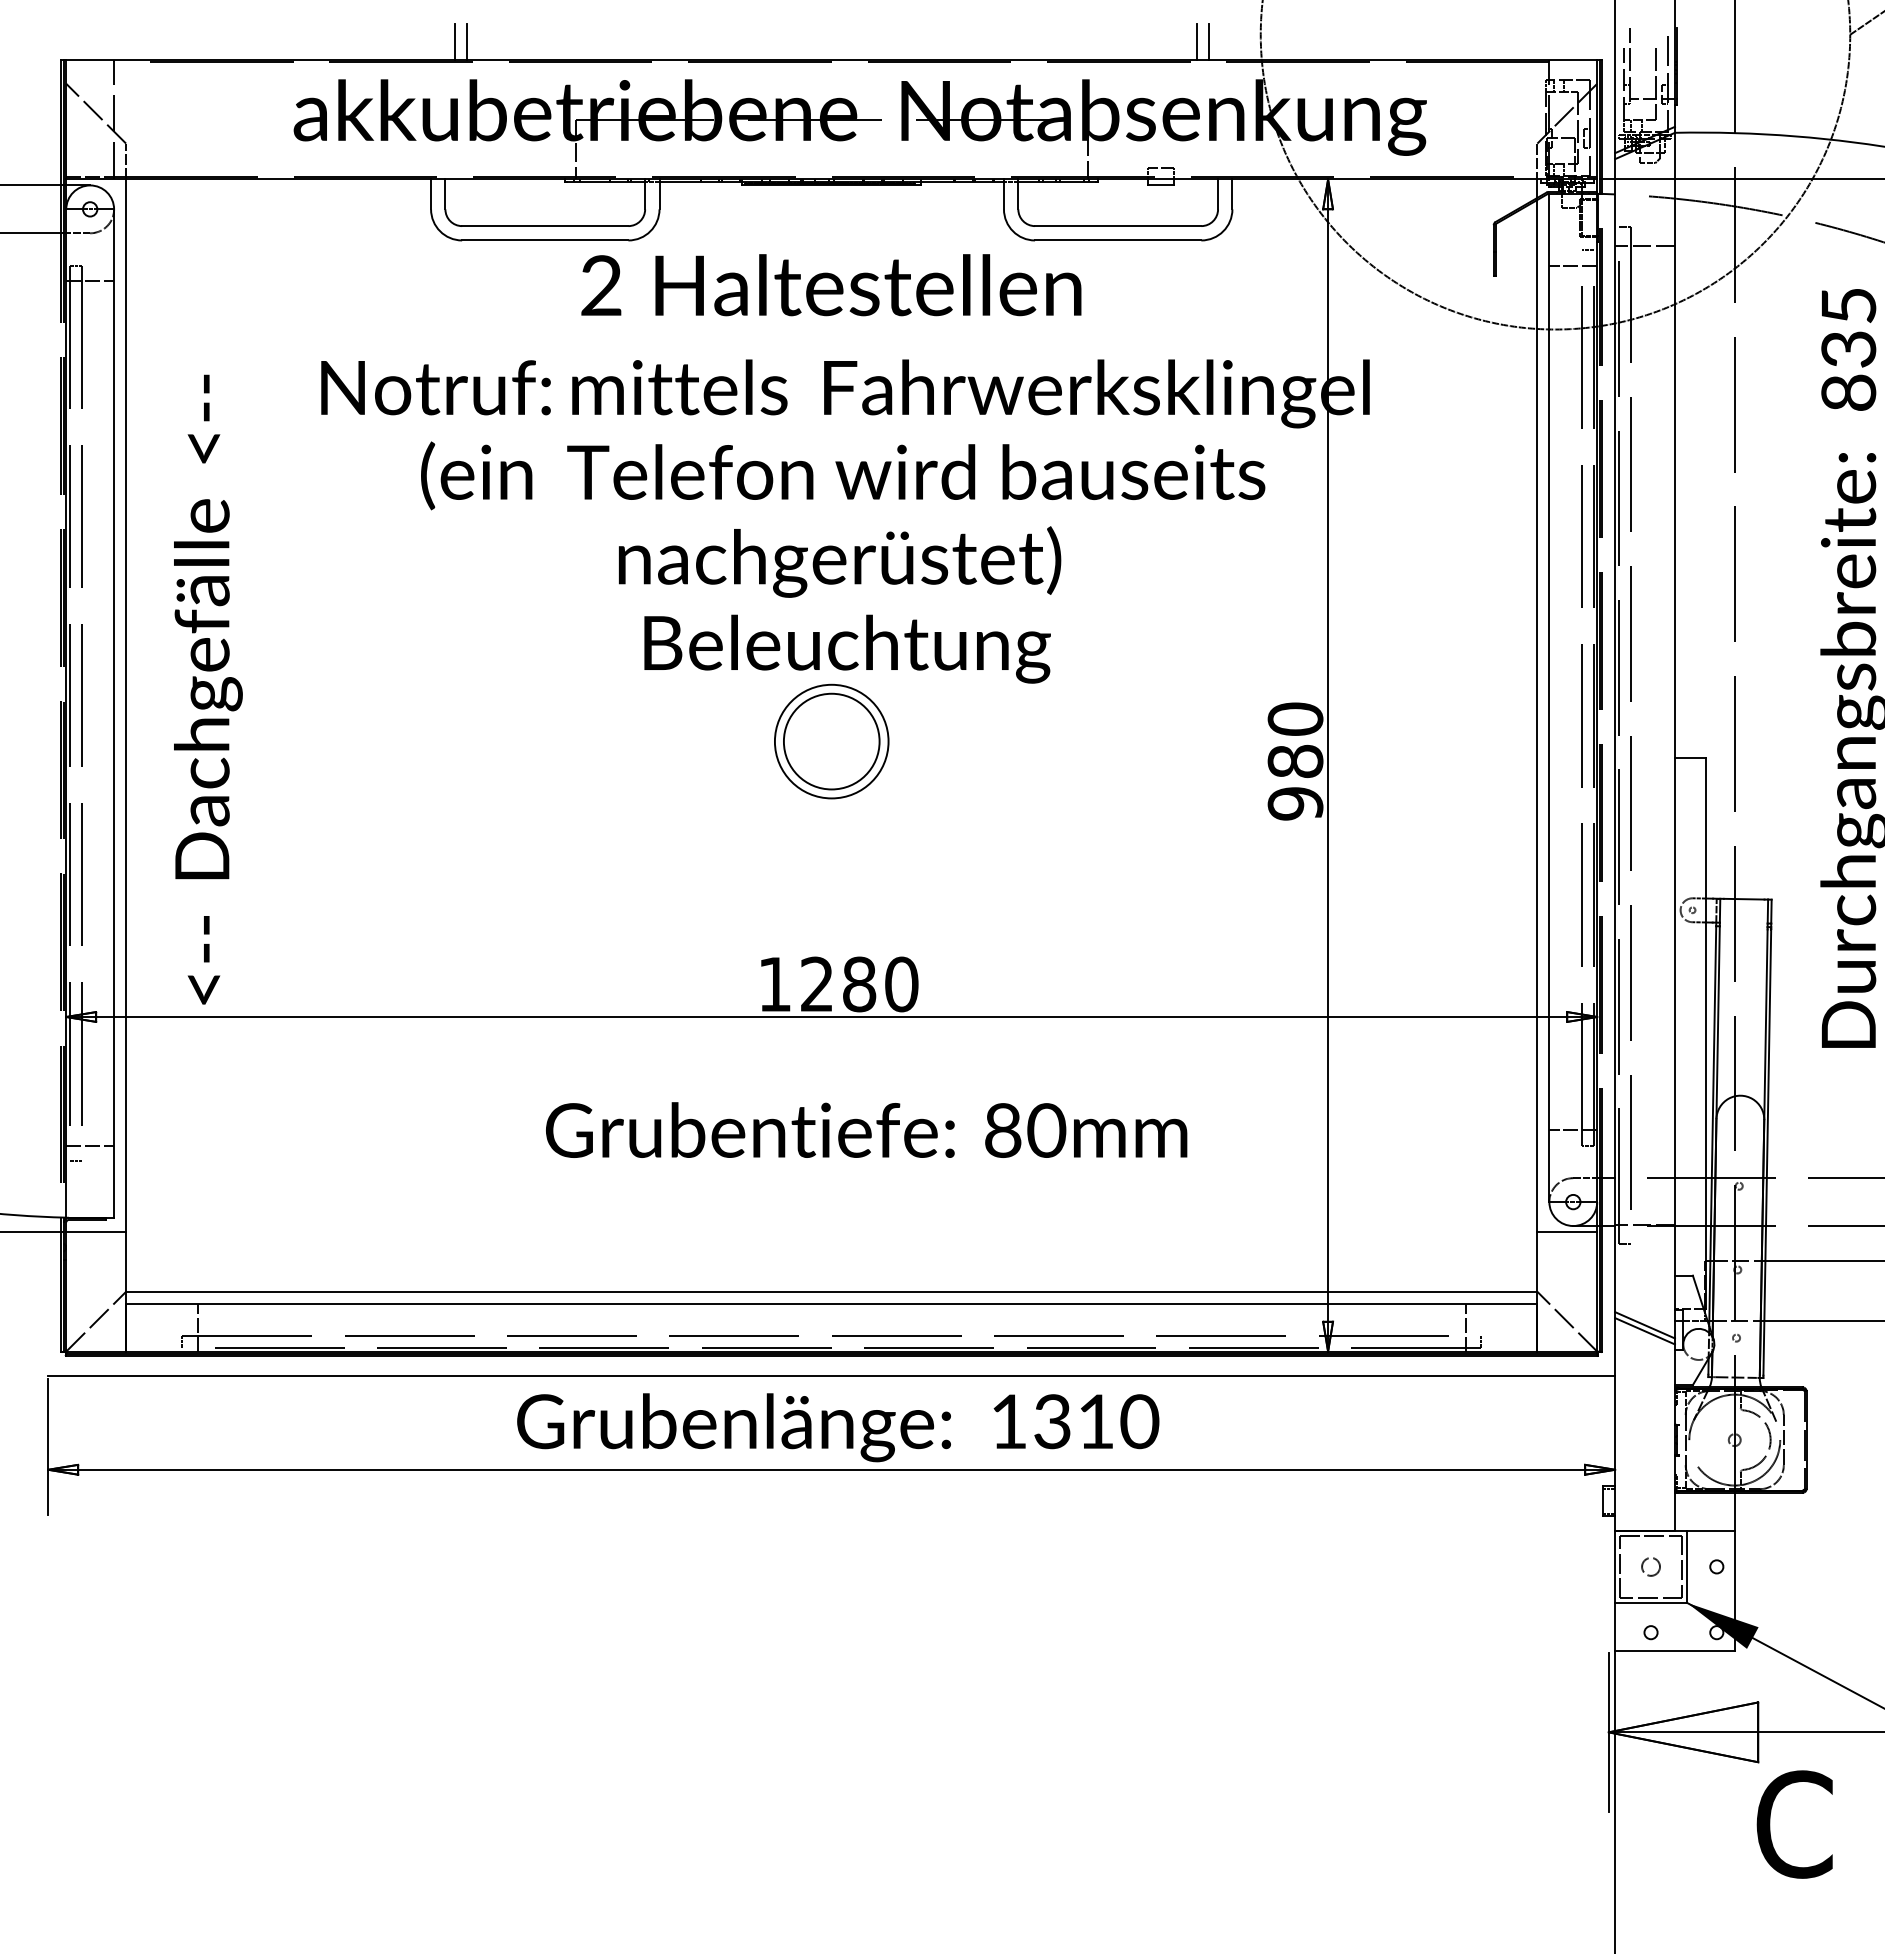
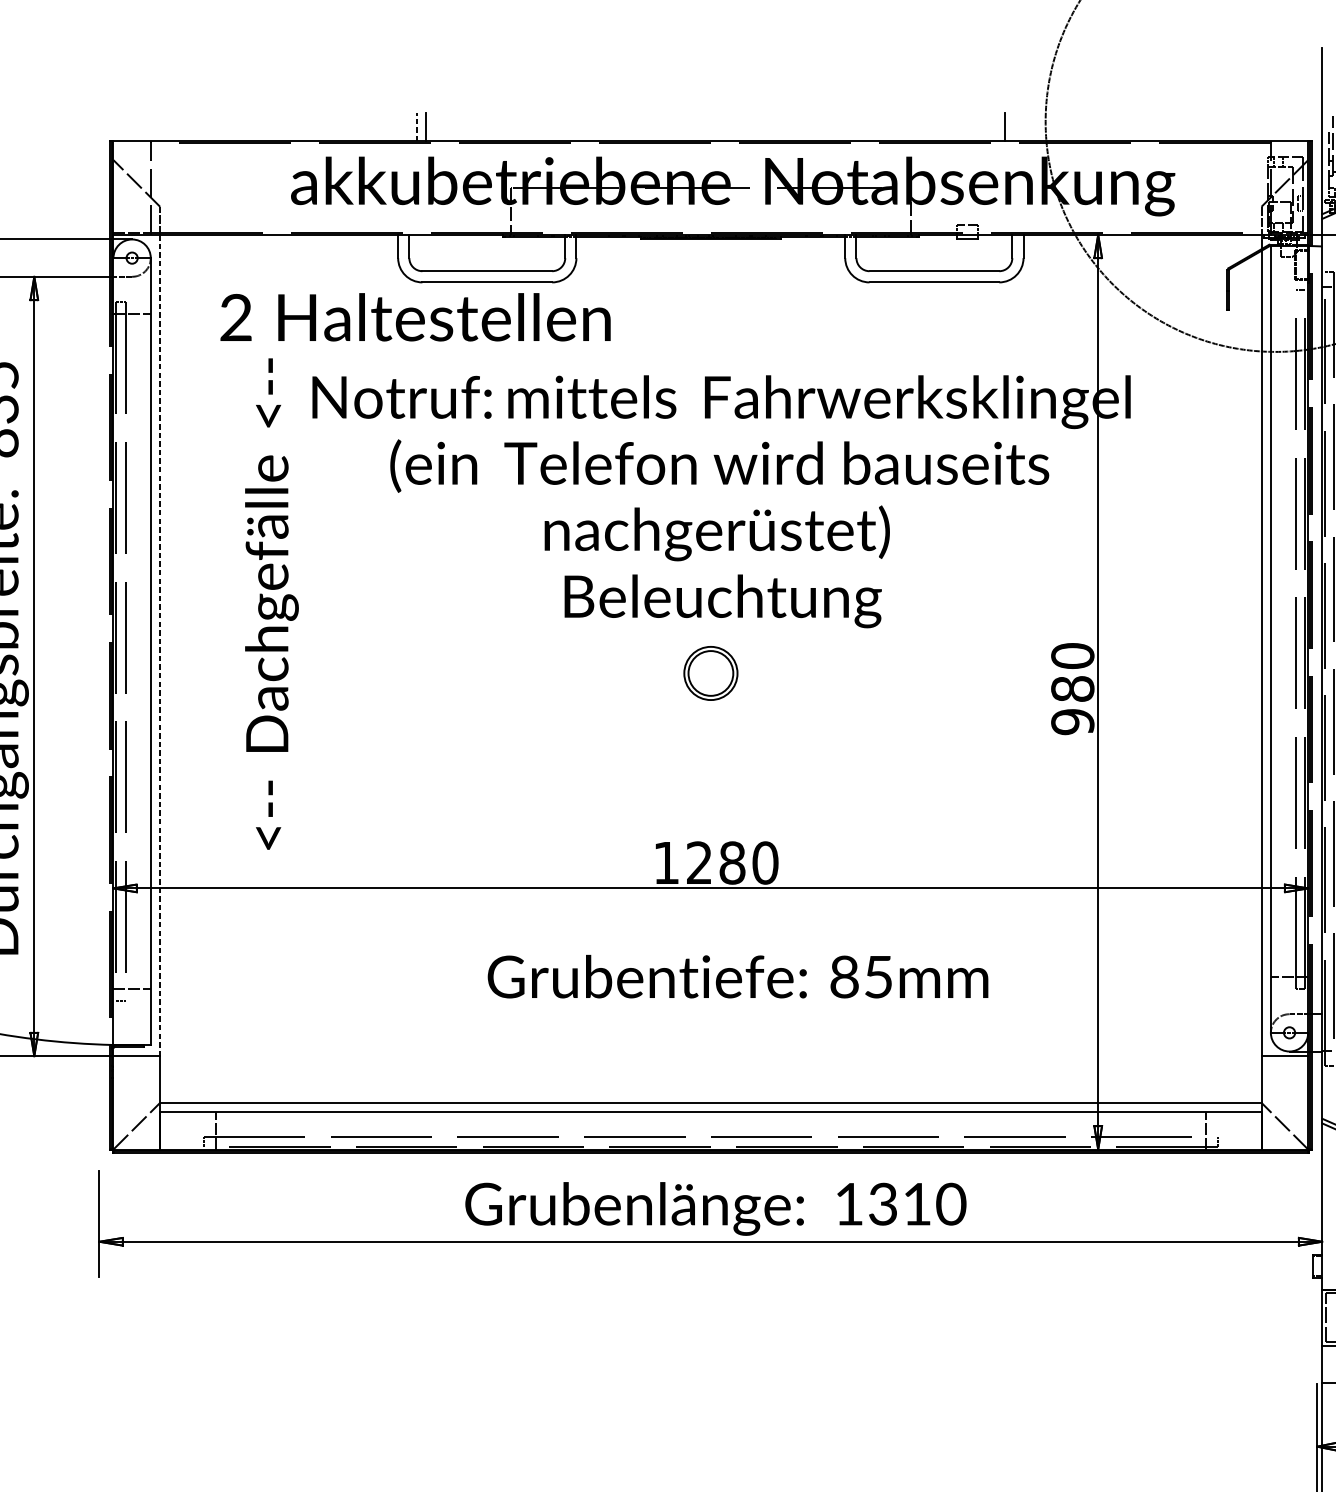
line: (454, 41) -> (416, 127), solid -> dashed
line: (1196, 41) -> (995, 127), removed
line: (1573, 265) -> (1289, 301), removed
text: (831, 285) -> (415, 317), moved
text: (208, 689) -> (272, 603), moved
line: (126, 705) -> (160, 645), solid -> dashed
part: (831, 741) -> (710, 673), size x0.6
text: (1046, 1130) -> (878, 976), 80mm -> 85mm
line: (831, 1375) -> (710, 1168), removed

